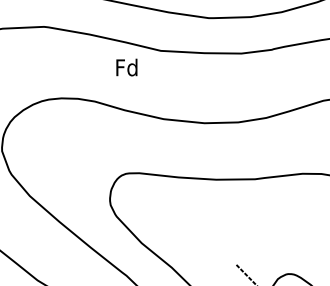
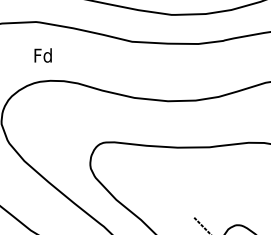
text: (126, 67) -> (42, 55), moved

